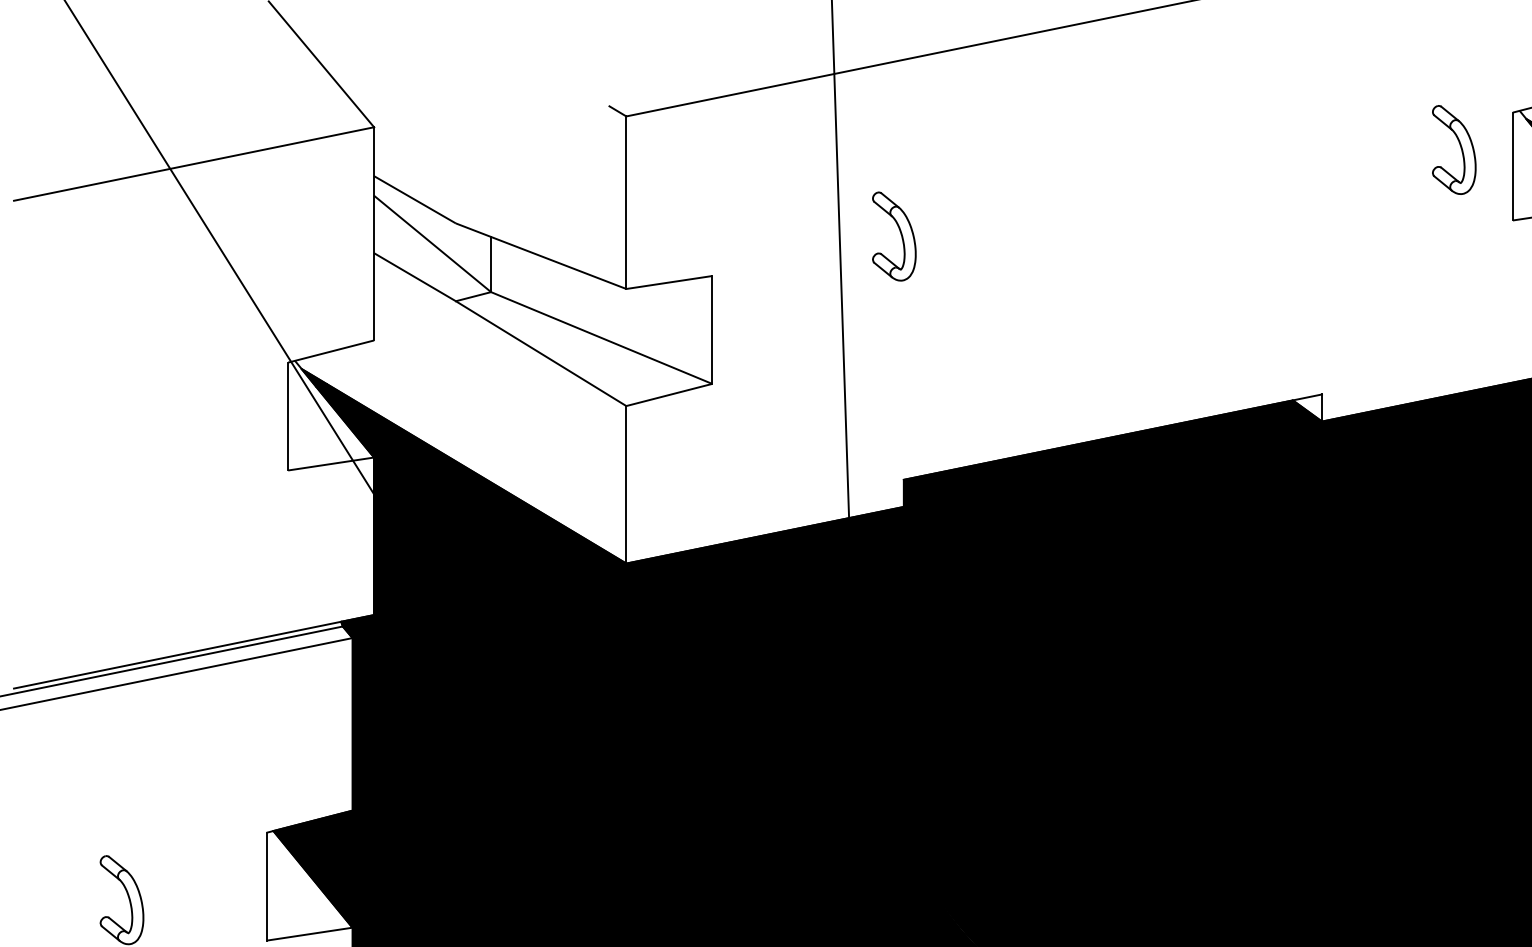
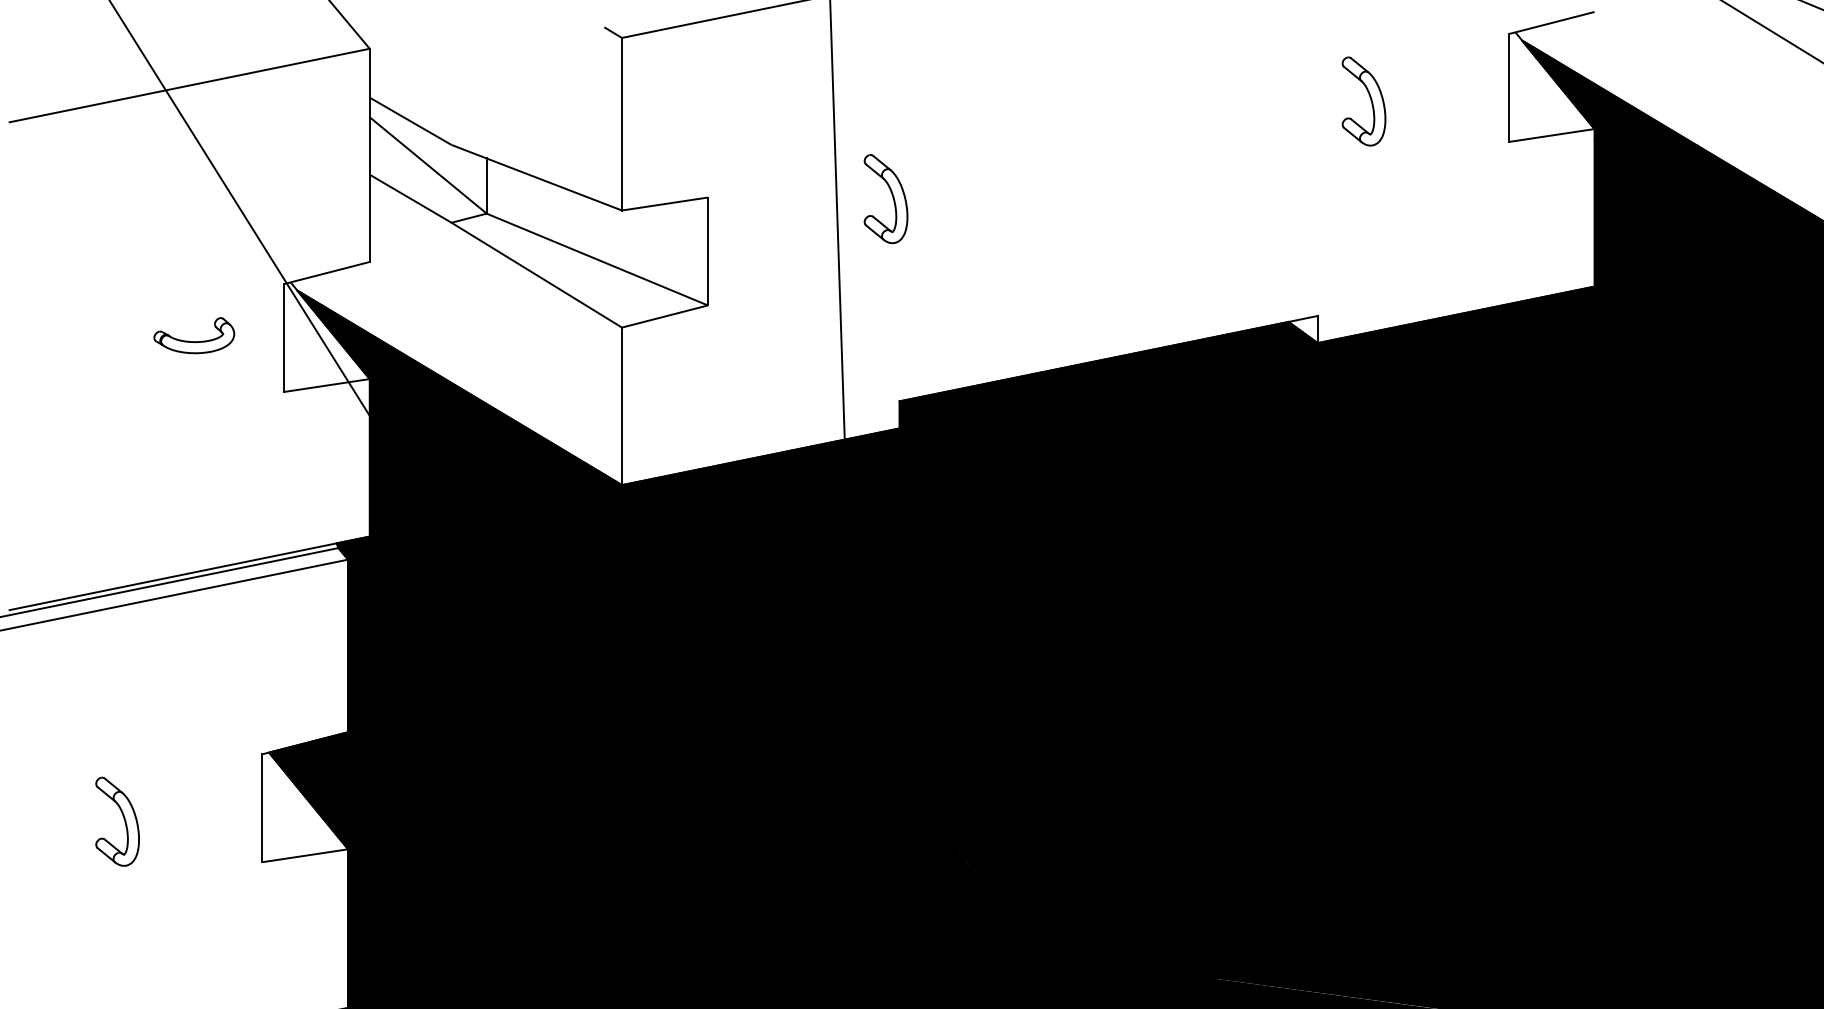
part: (1460, 148) -> (1370, 100), moved
part: (900, 235) -> (892, 198), moved
part: (198, 413) -> (194, 335), added

